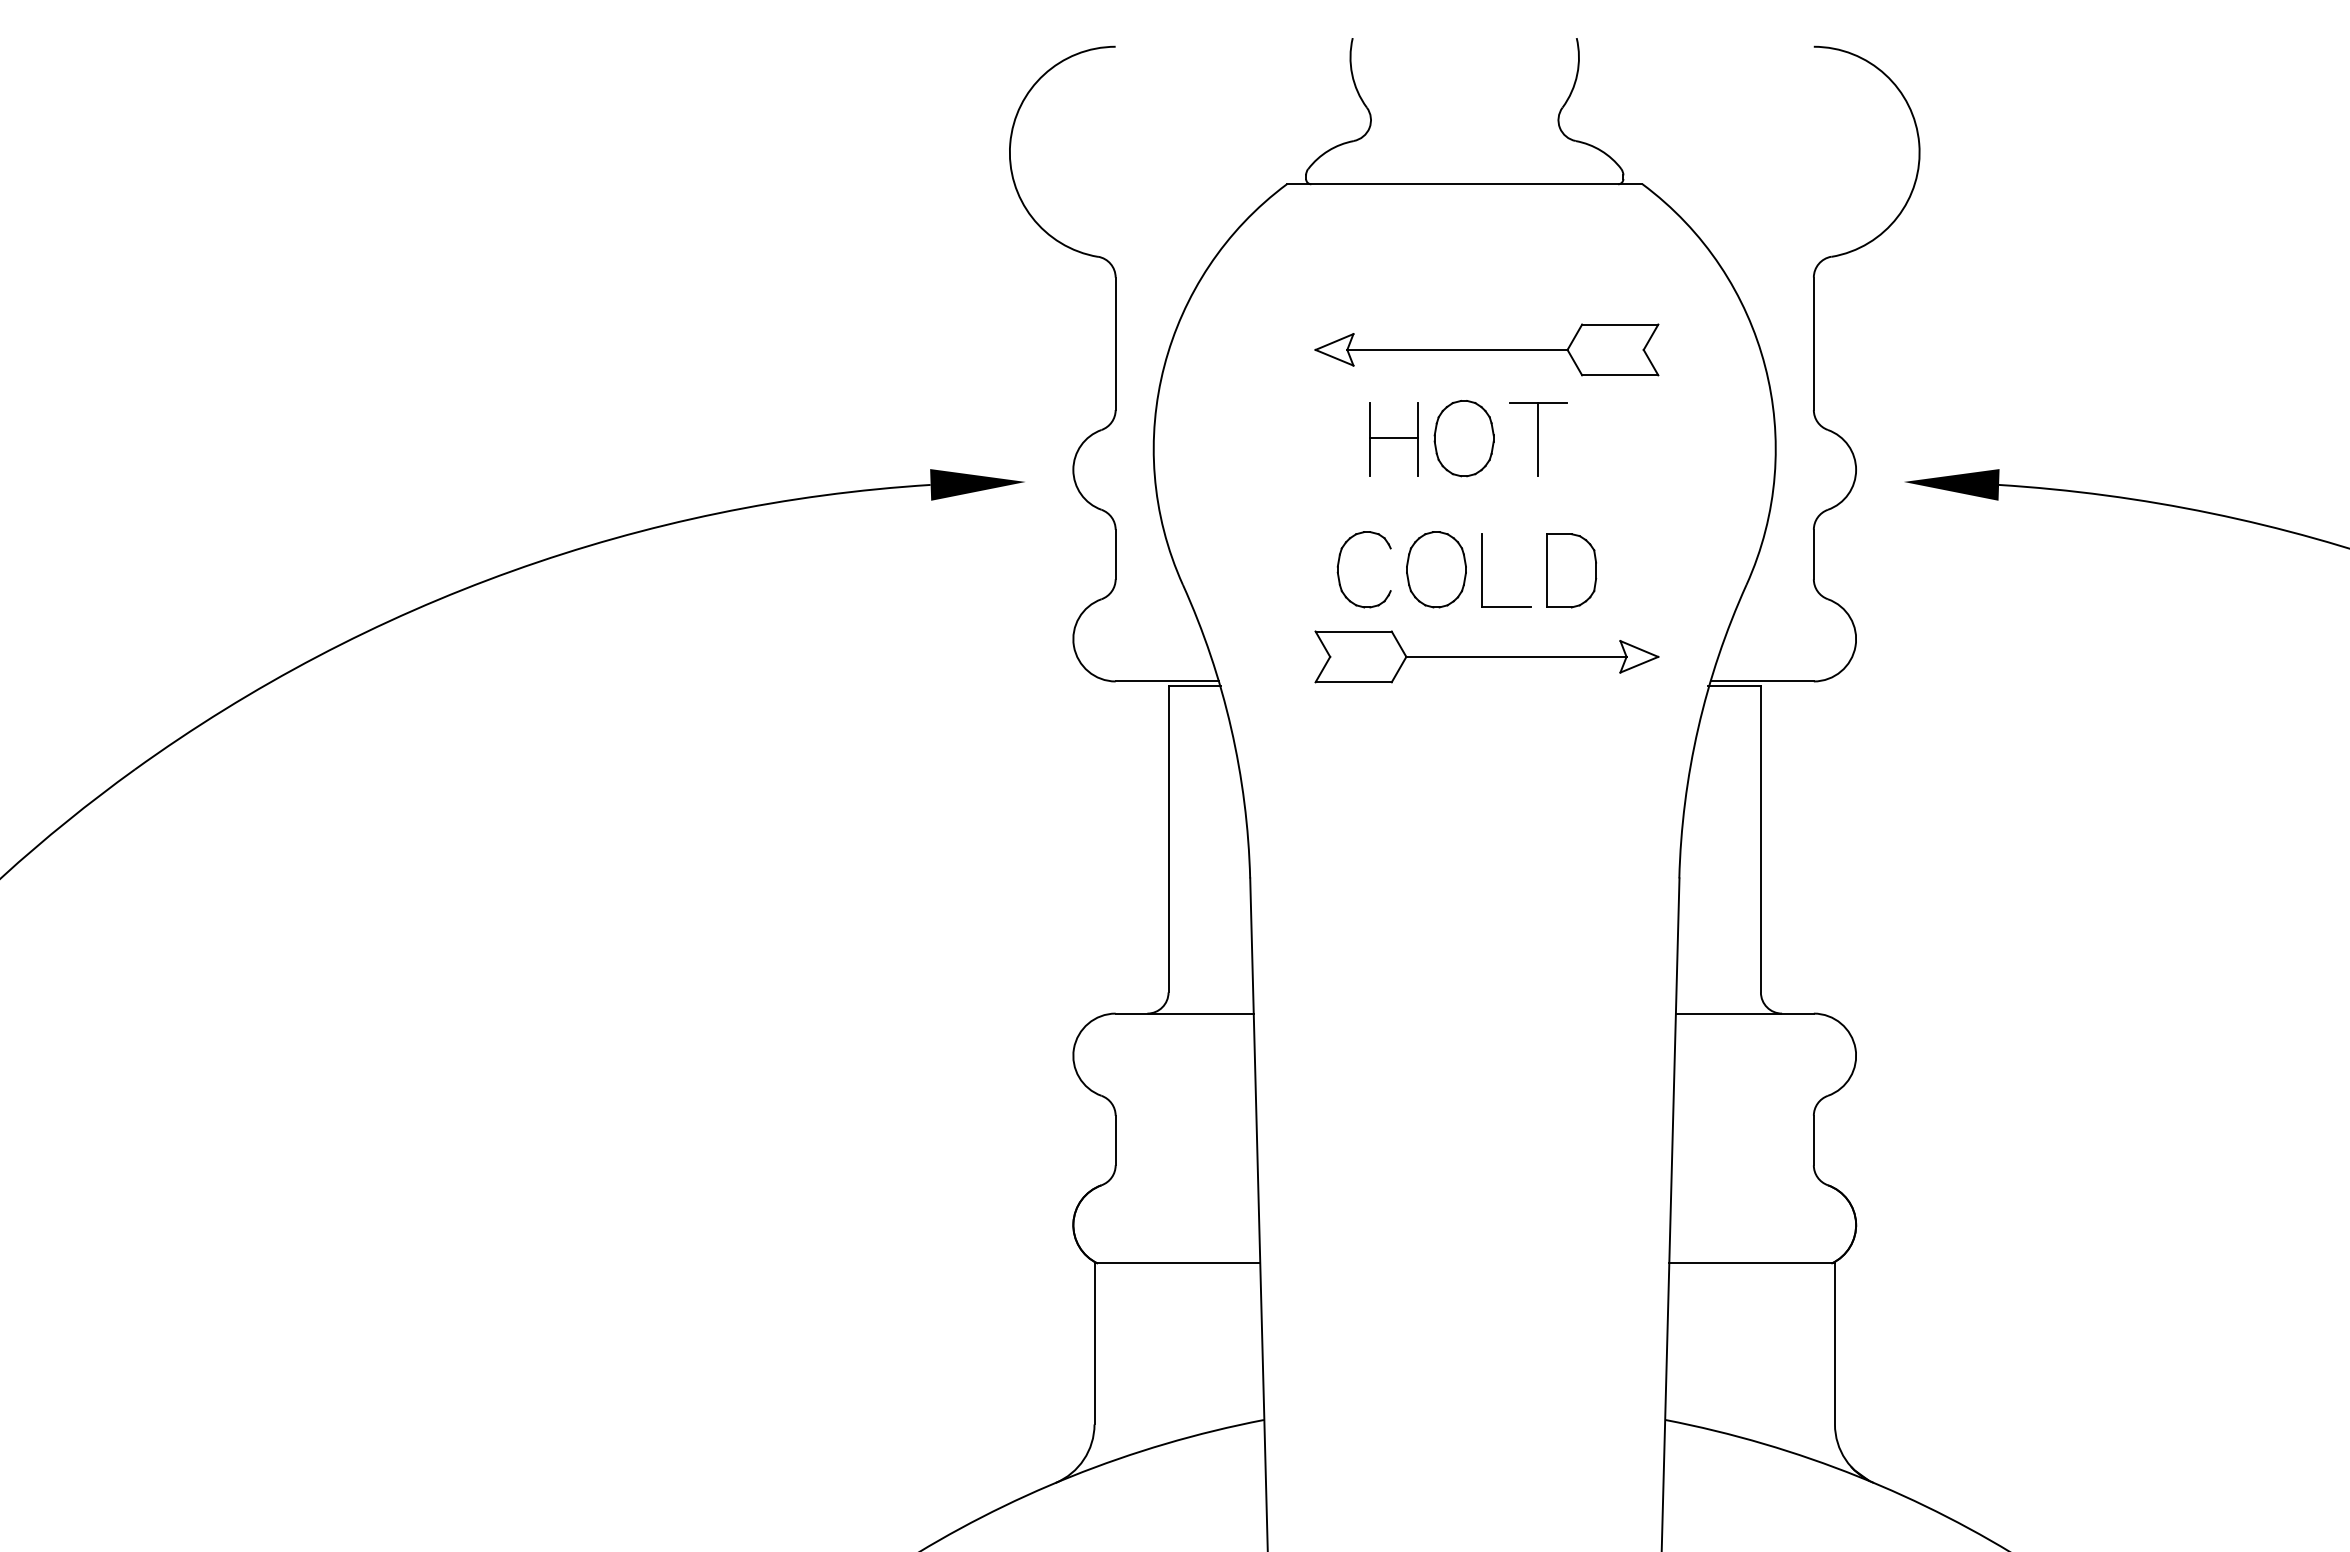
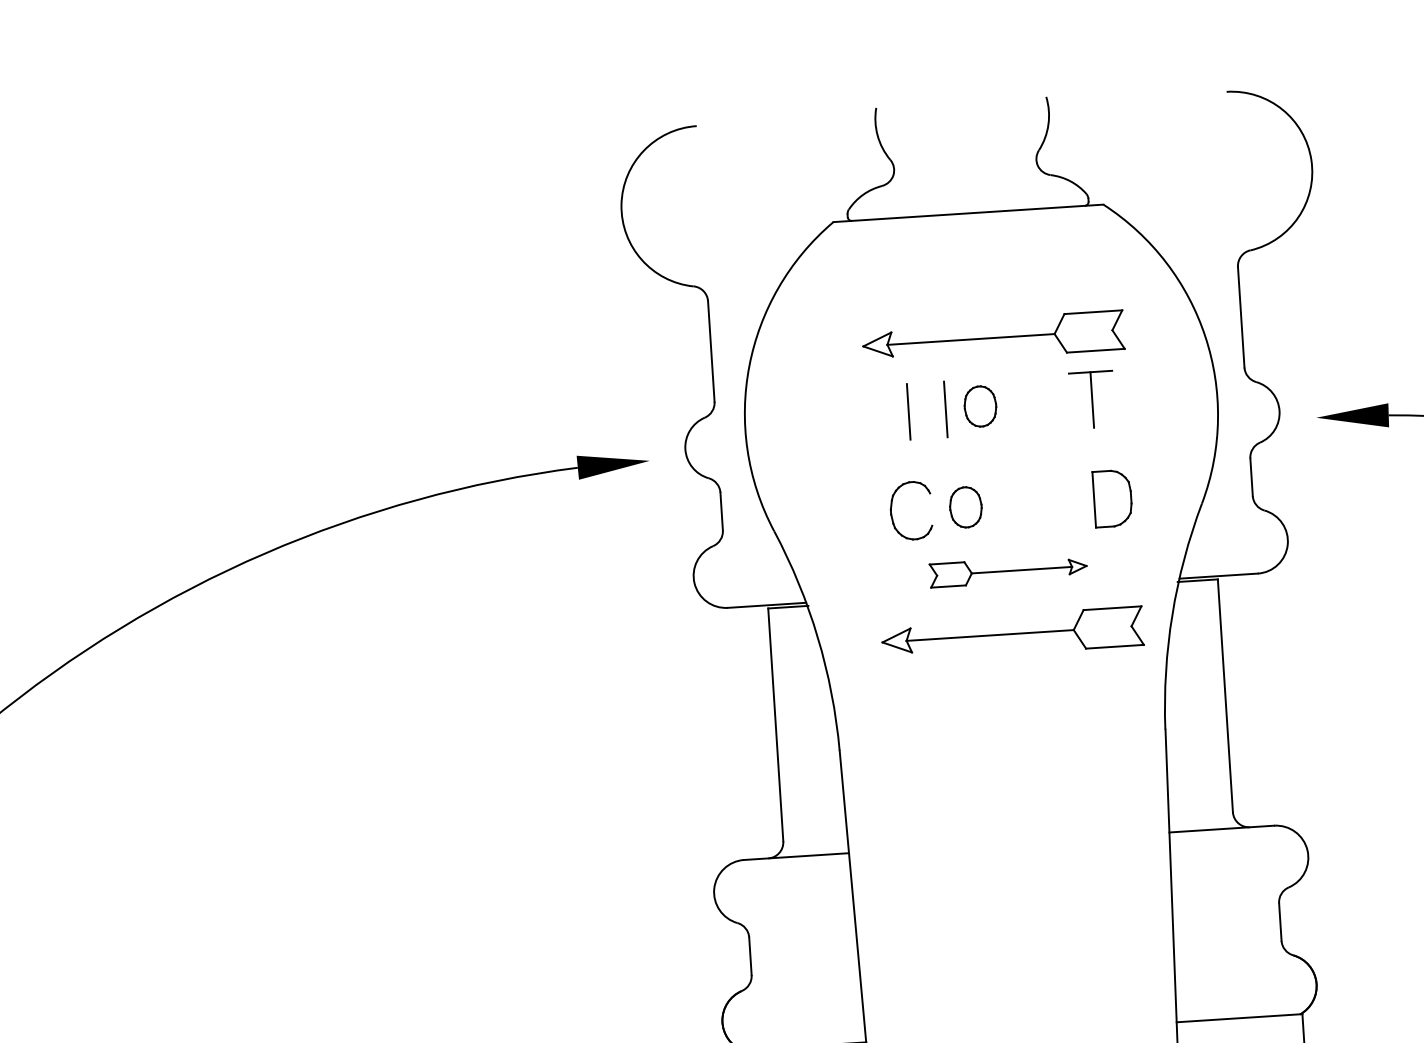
line: (1393, 437) -> (926, 409), removed
part: (1463, 438) -> (979, 406), size x0.7
part: (1538, 439) -> (1092, 399), moved
part: (1436, 569) -> (965, 507), size x0.7
part: (1482, 570) -> (1000, 505), removed
part: (1571, 570) -> (1112, 498), moved
part: (1486, 656) -> (1008, 570), size x0.6
part: (1486, 739) -> (1012, 633), added

